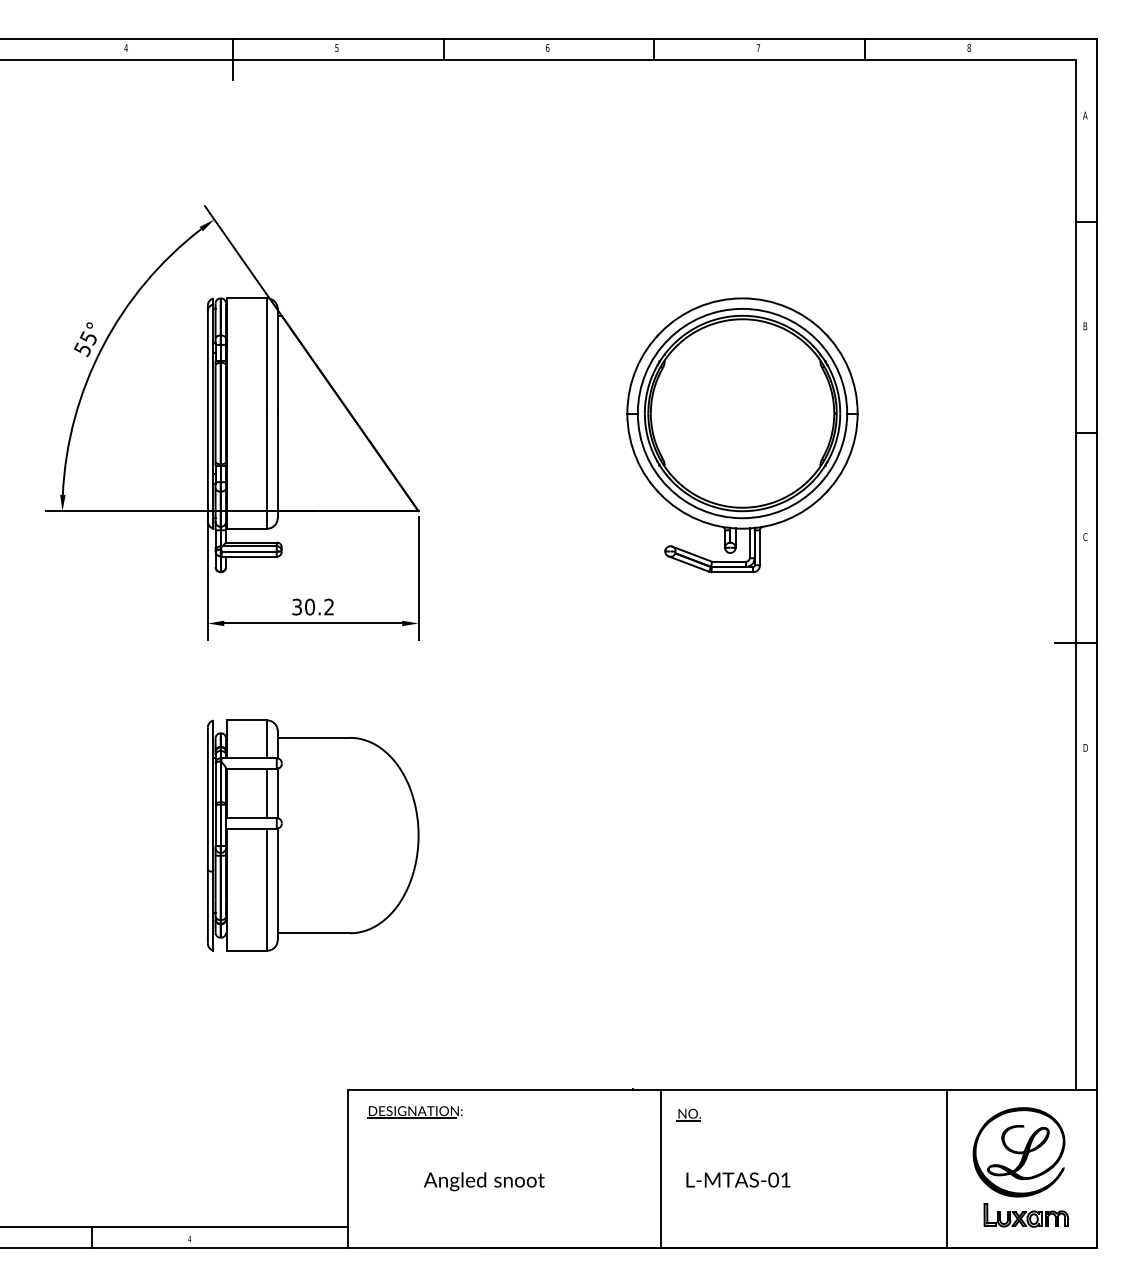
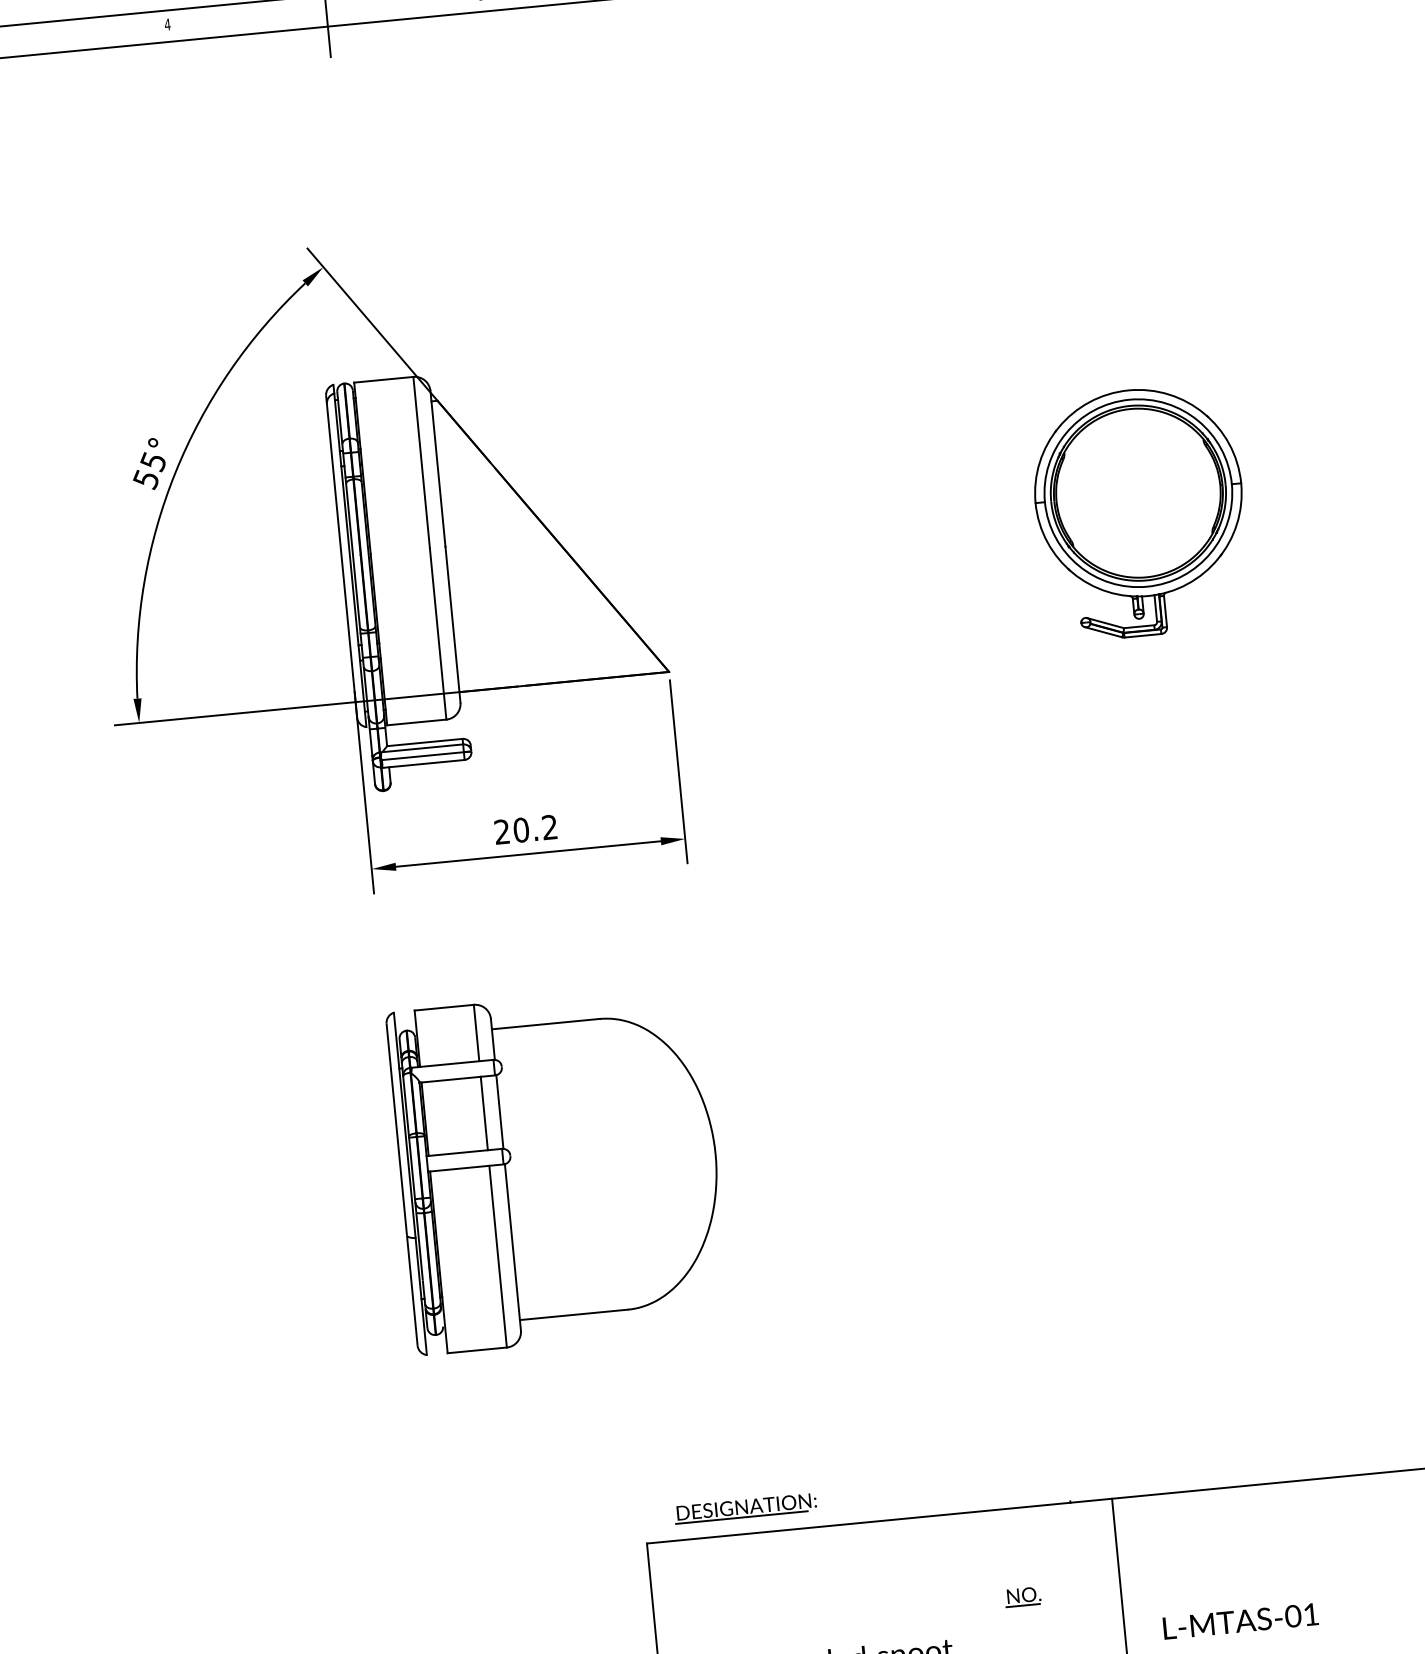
part: (742, 435) -> (1140, 512), size x0.6
text: (296, 607) -> (501, 832), 30.2 -> 20.2
part: (414, 1112) -> (745, 1509), moved
part: (688, 1114) -> (1022, 1596), moved

